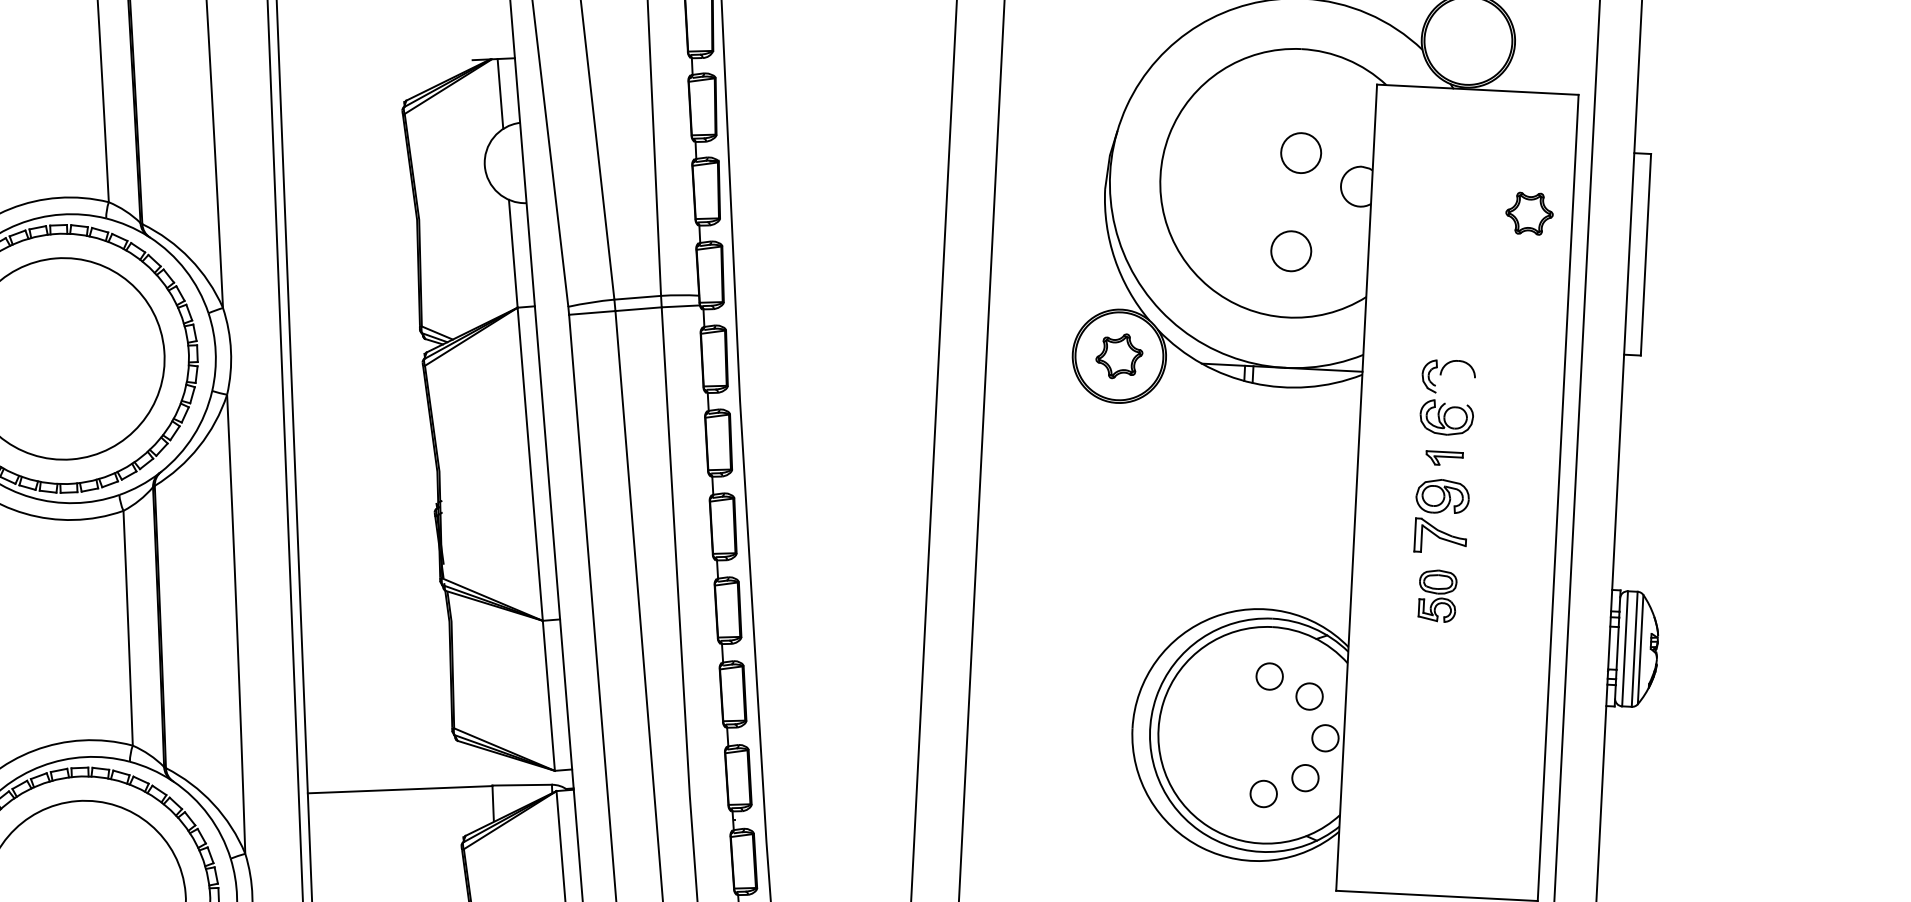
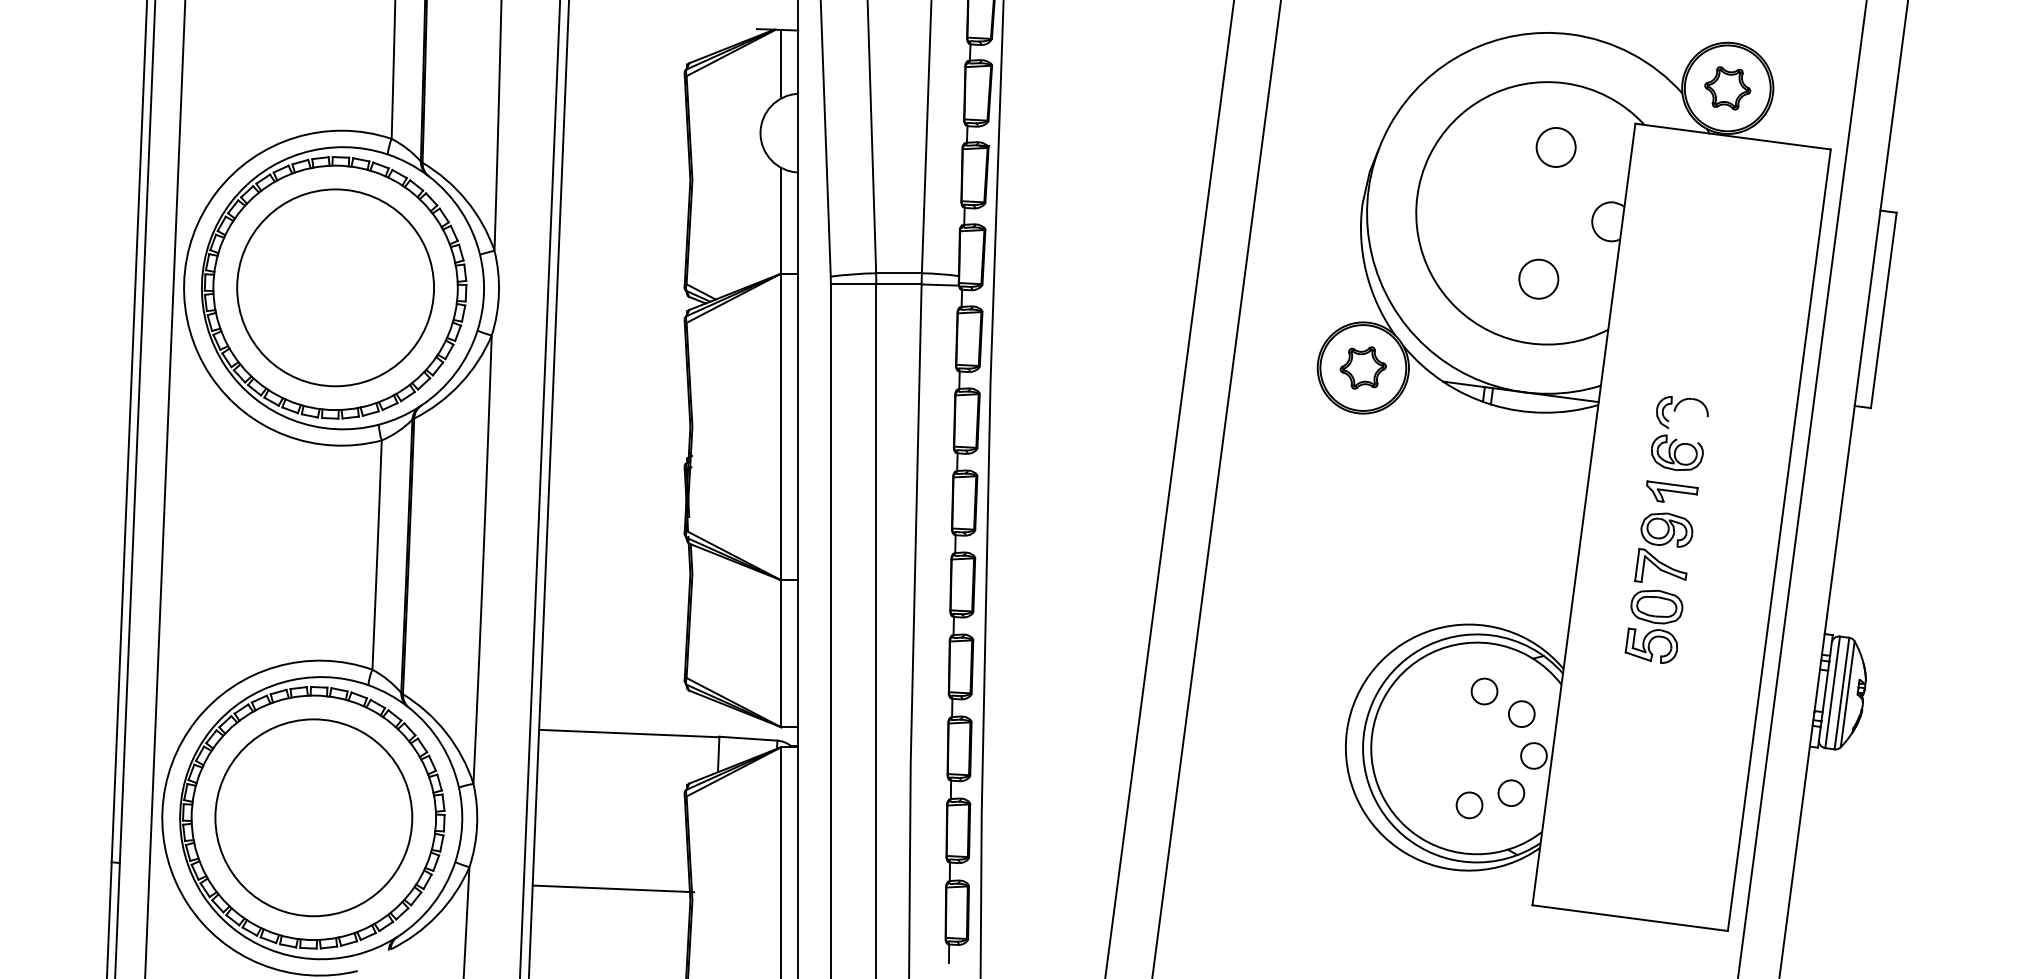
circle: (1300, 153) -> (1555, 147), moved
part: (1529, 213) -> (1727, 88), moved
part: (1445, 456) -> (1672, 491), size x1.43
part: (1436, 596) -> (1653, 626), size x1.43

